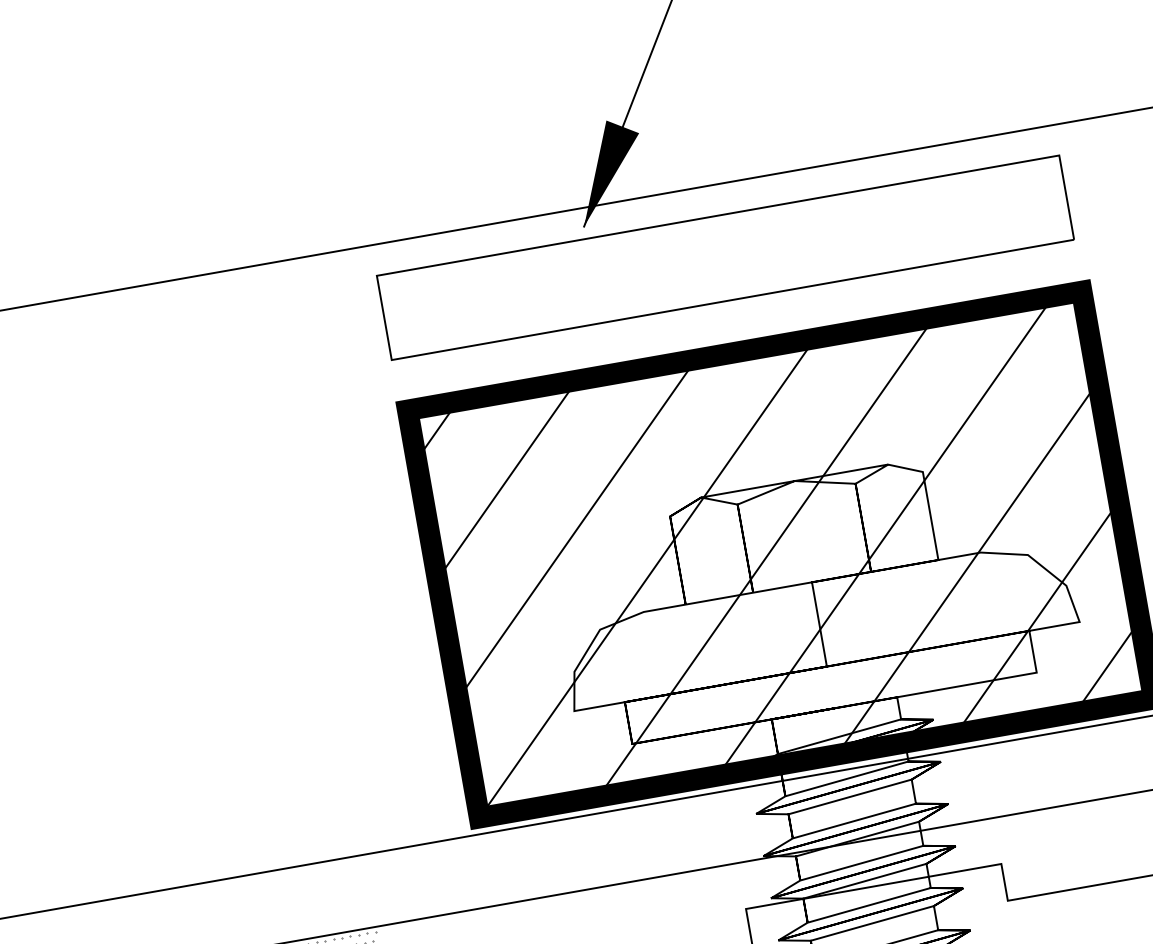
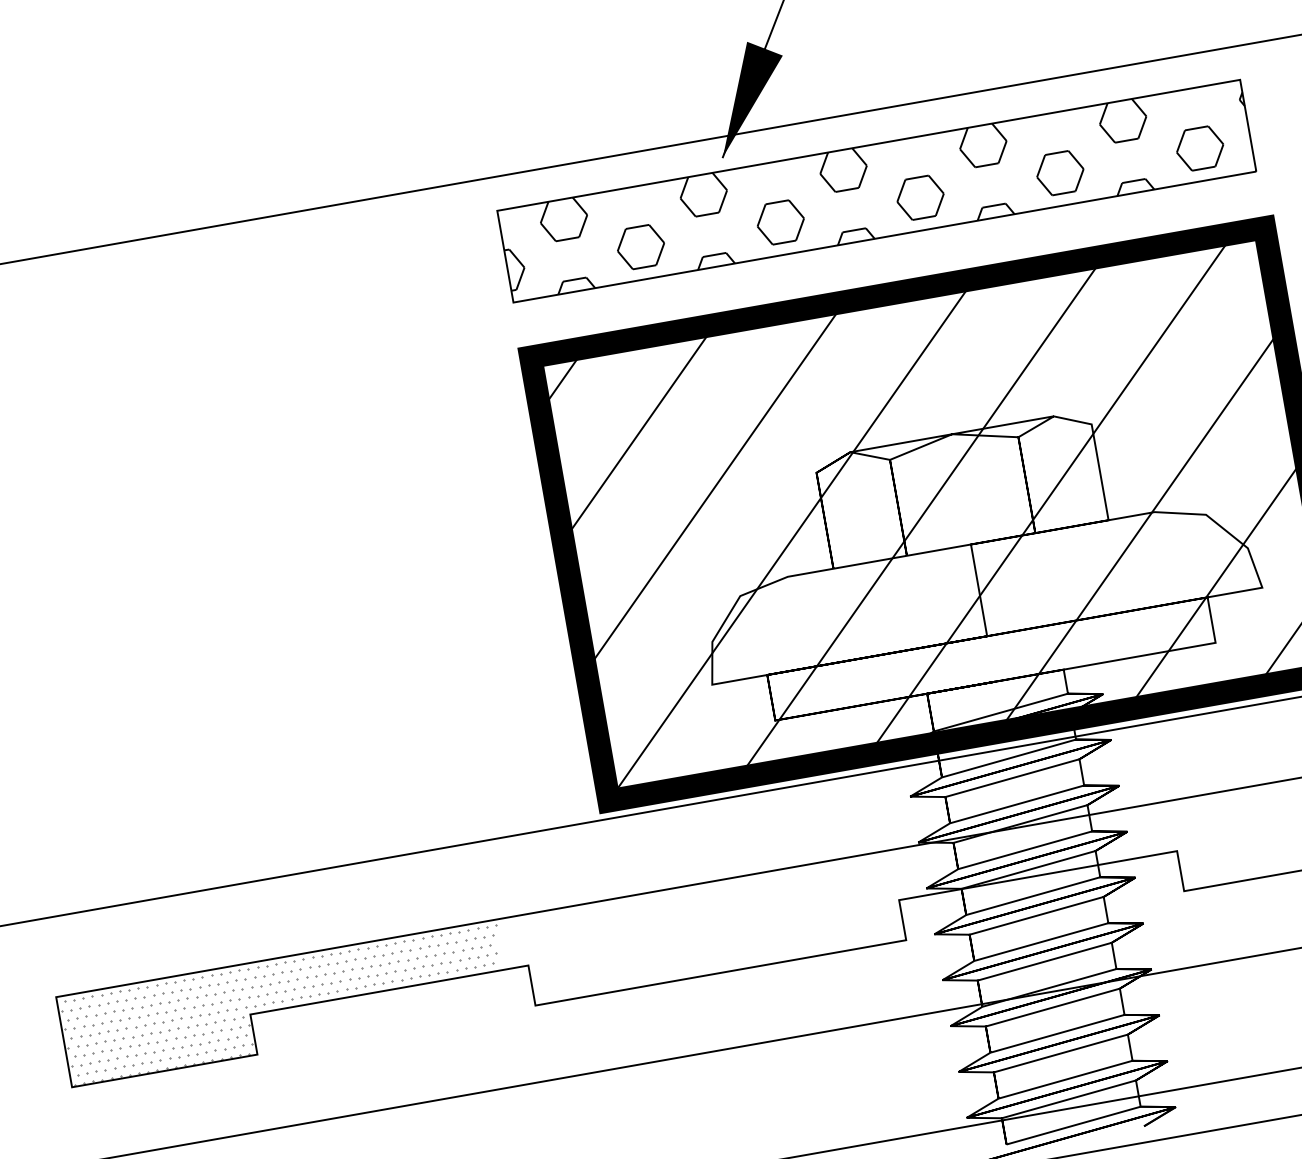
hatch: (903, 225) -> (1070, 156), added
hatch: (553, 285) -> (689, 221), added

